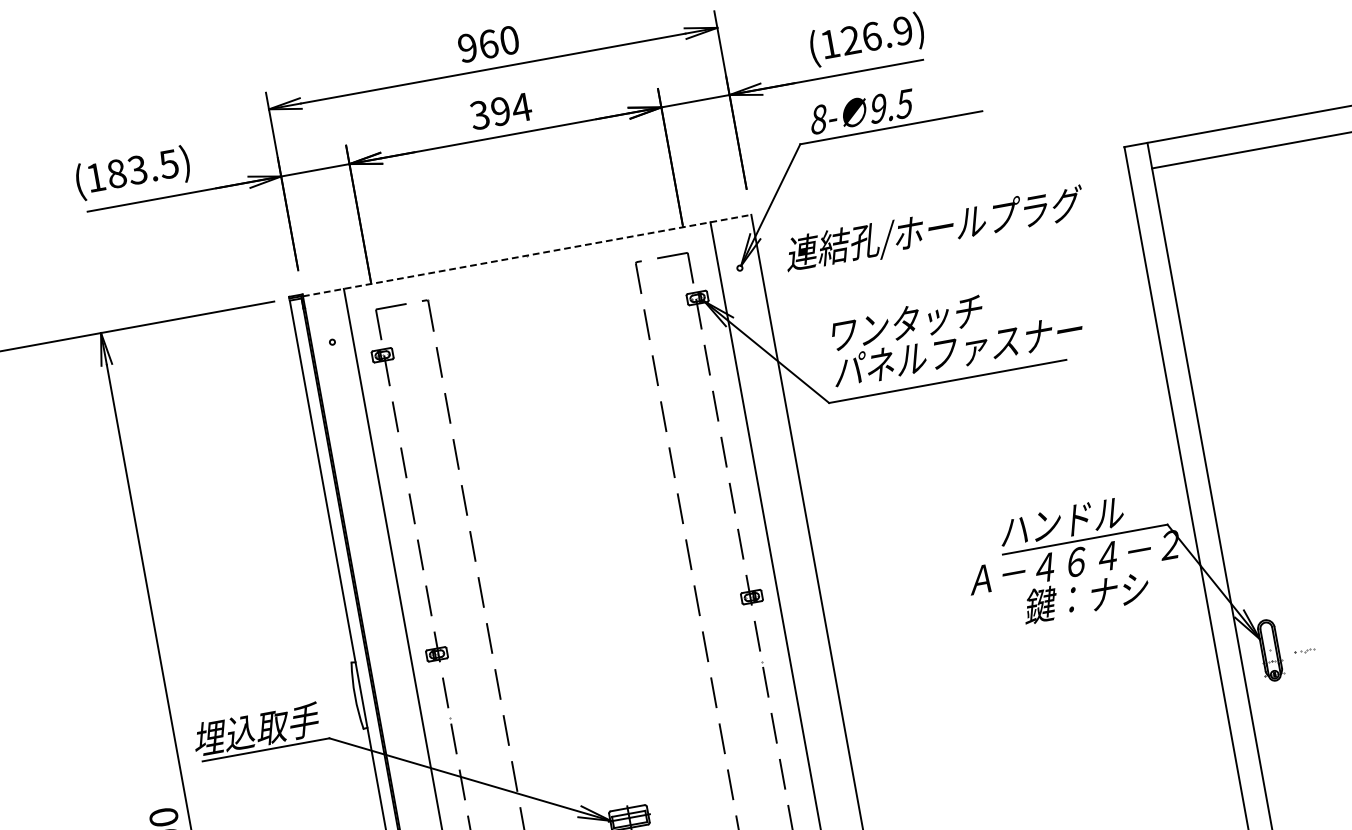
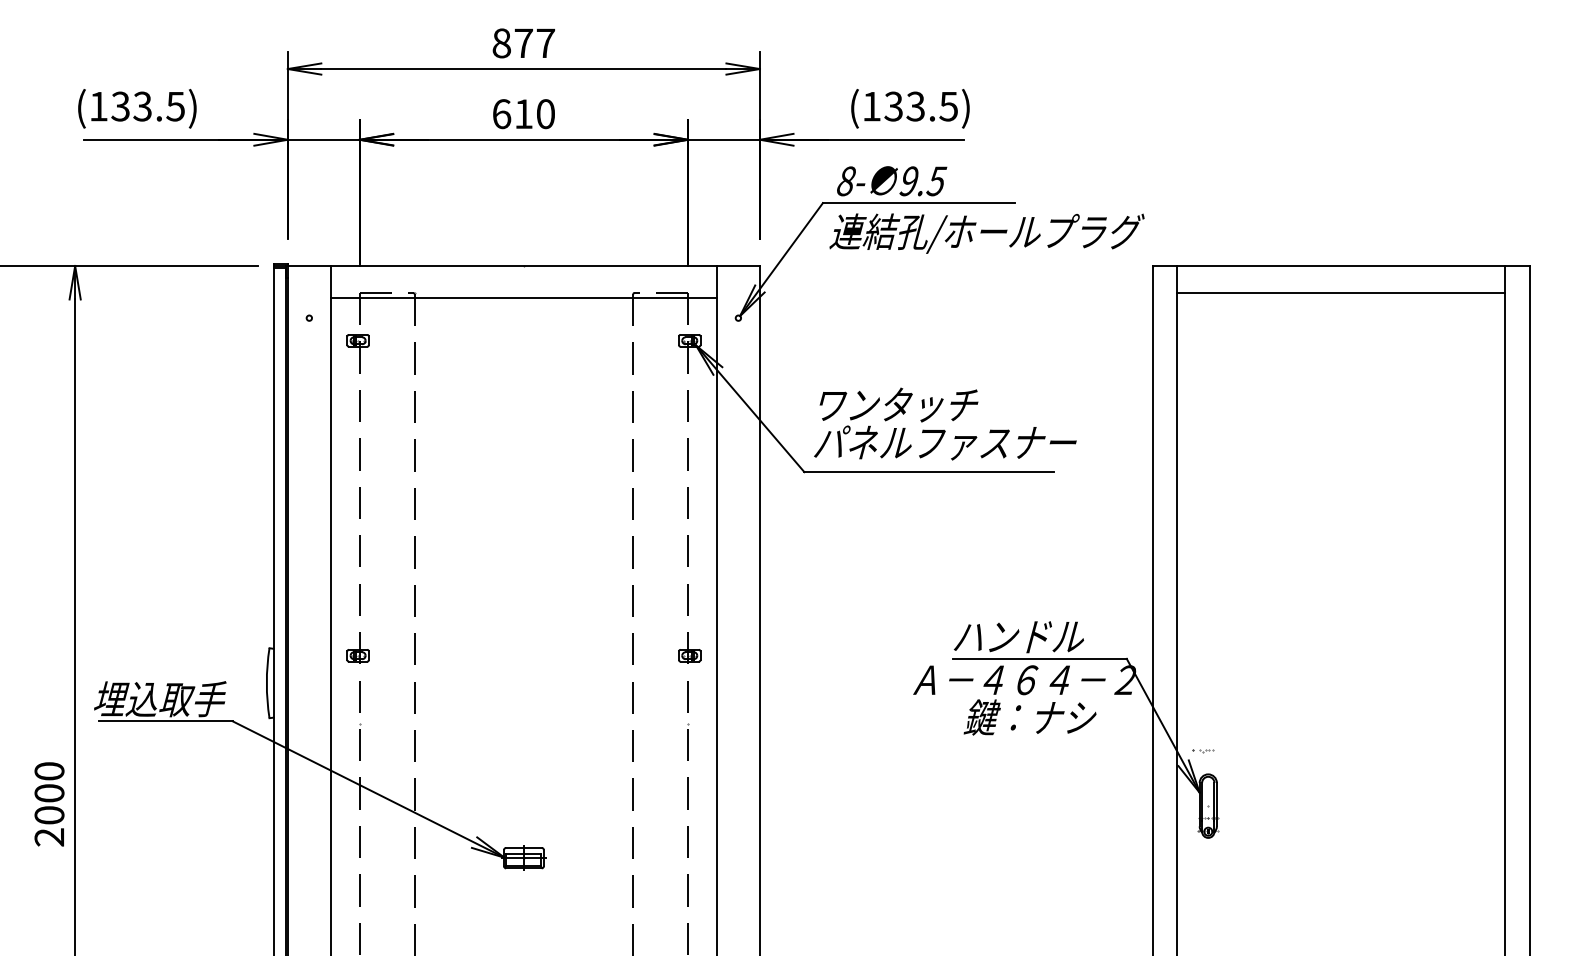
text: (876, 35) -> (920, 106), (126.9) -> (133.5)
text: (488, 44) -> (523, 43), 960 -> 877
text: (500, 111) -> (523, 114), 394 -> 610
text: (116, 173) -> (120, 106), (183.5) -> (133.5)
text: (934, 230) -> (986, 233), moved
line: (527, 255) -> (524, 265), dashed -> solid
line: (532, 286) -> (523, 298), added
part: (1305, 651) -> (1203, 751), moved

